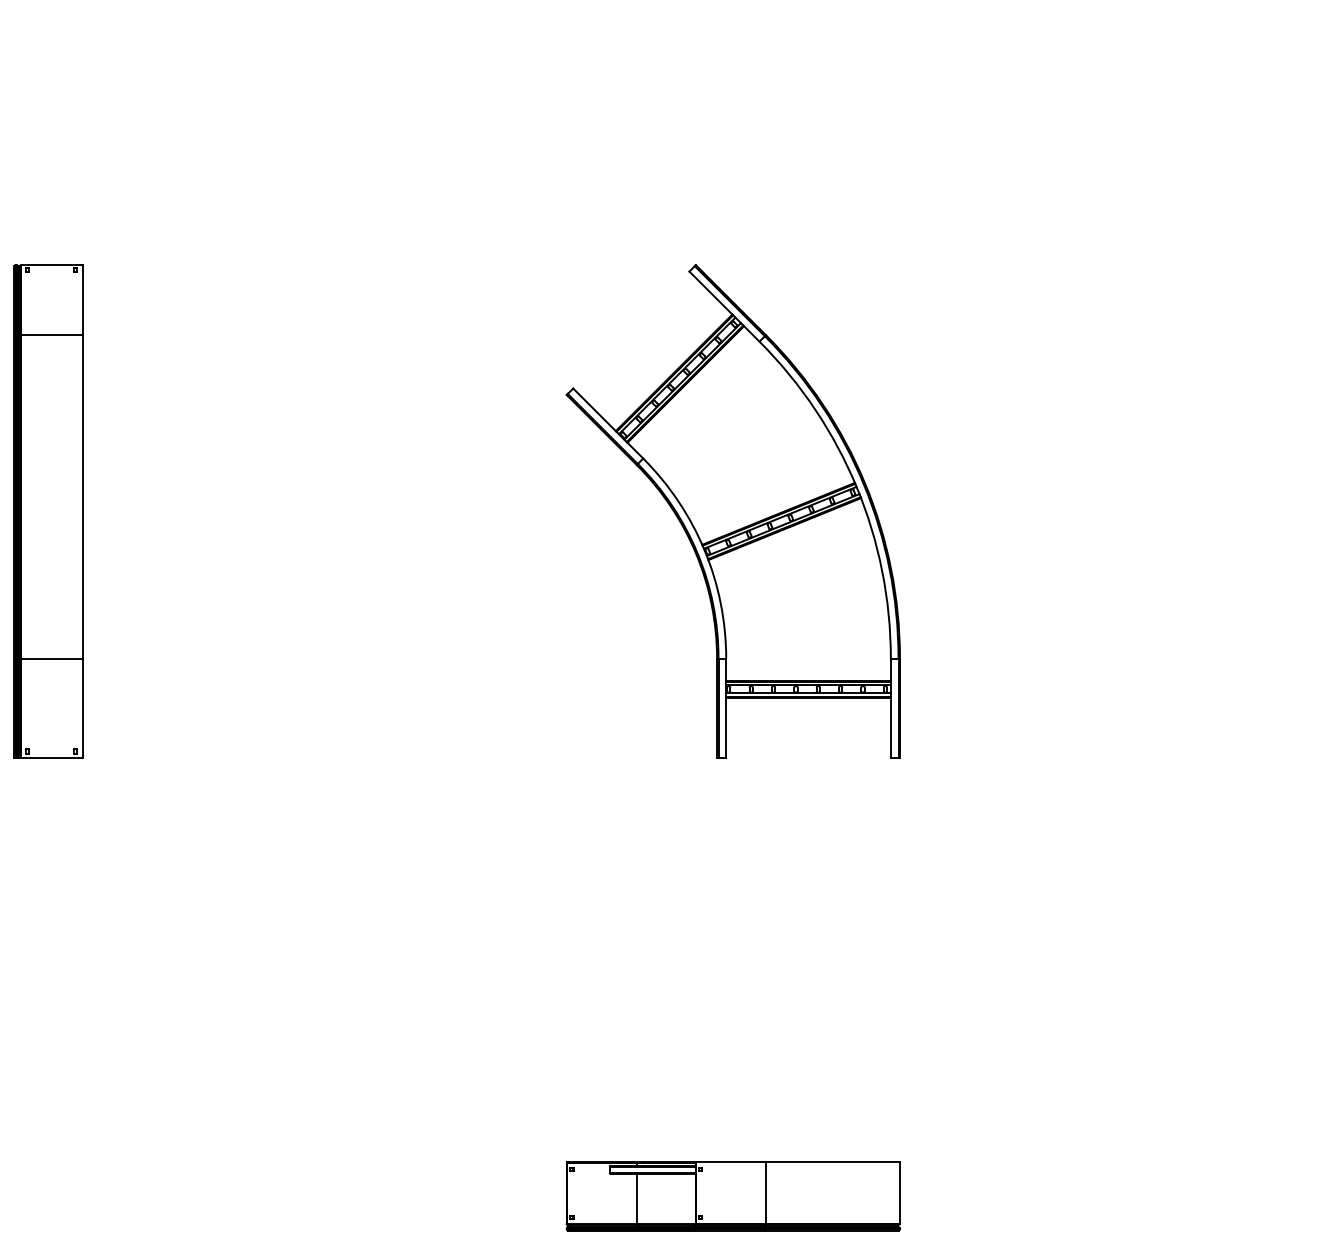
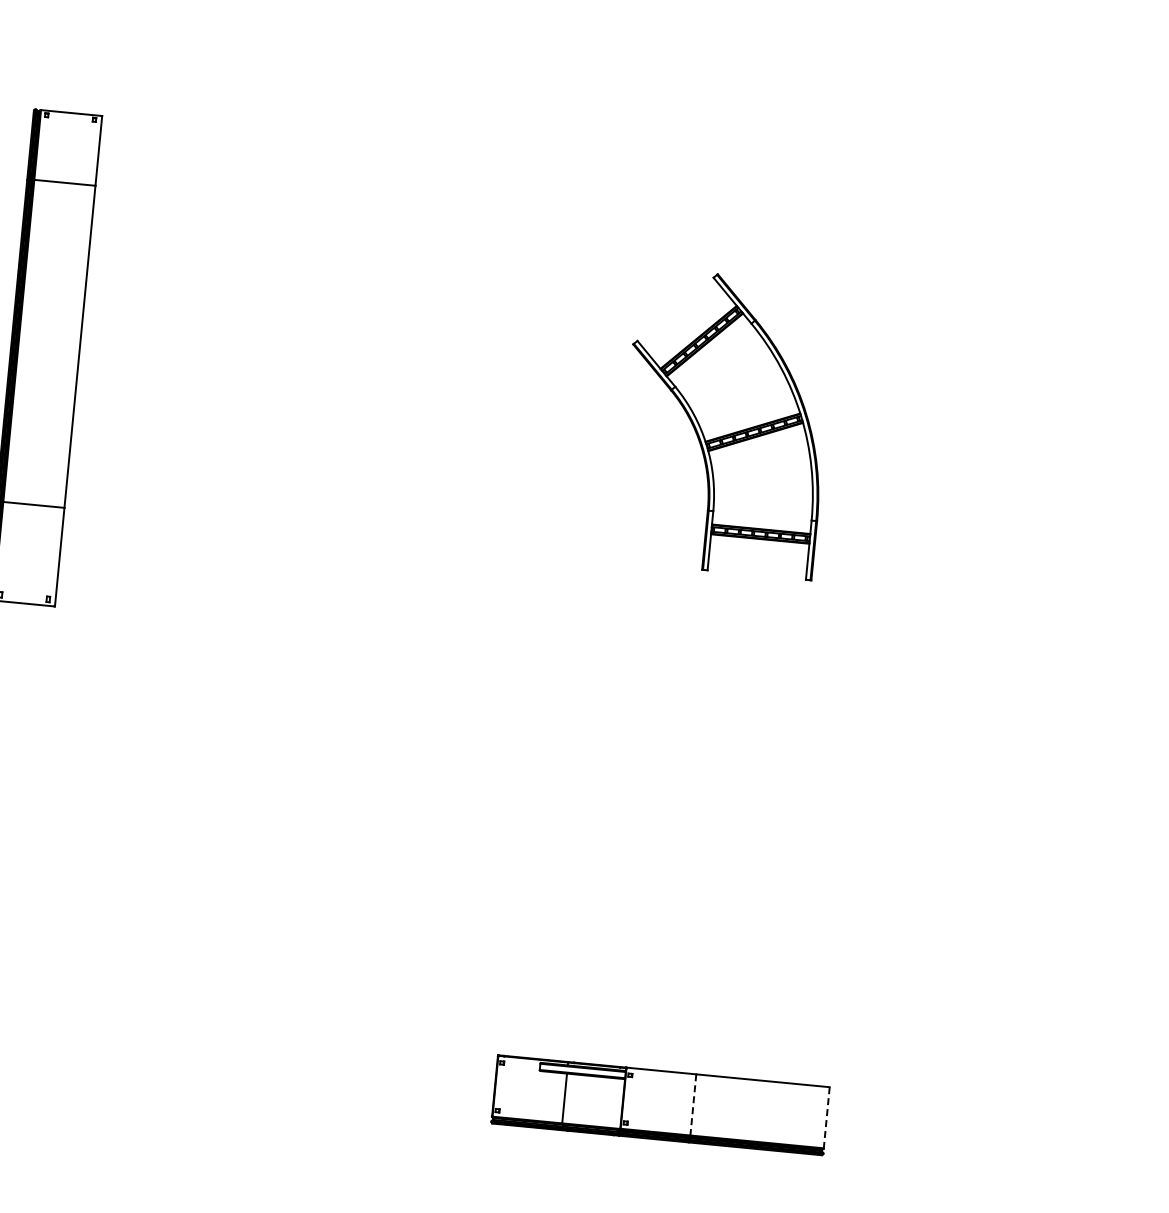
part: (732, 511) -> (725, 423), size x0.6
line: (765, 1192) -> (692, 1104), solid -> dashed
line: (899, 1192) -> (826, 1117), solid -> dashed

